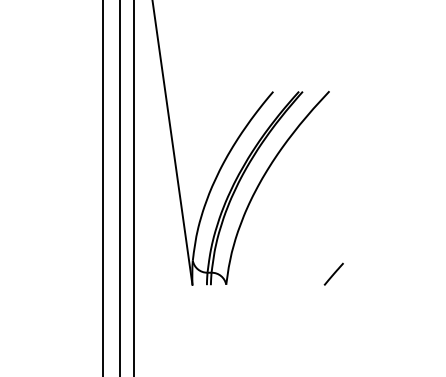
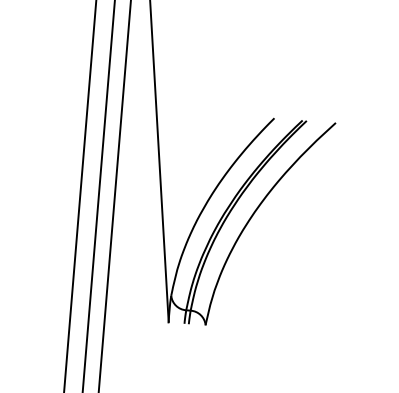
line: (333, 273) -> (323, 322), removed

